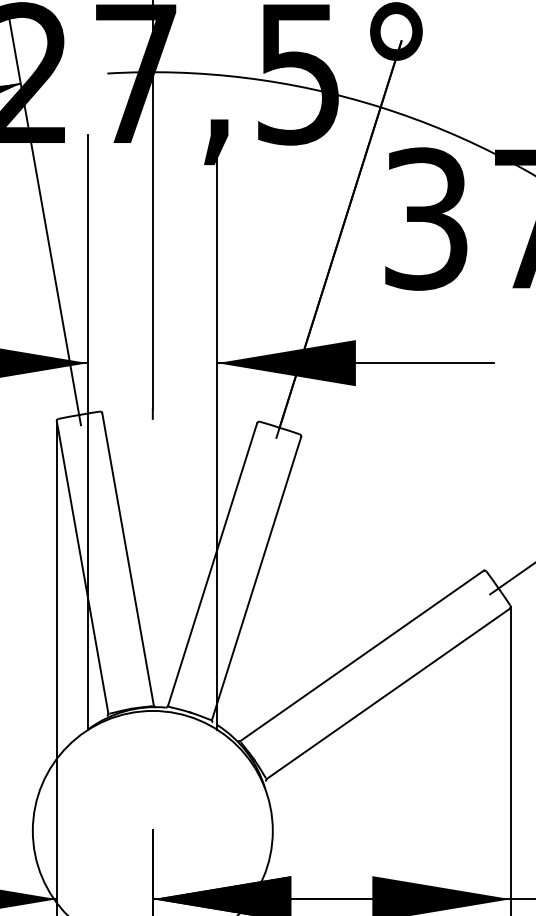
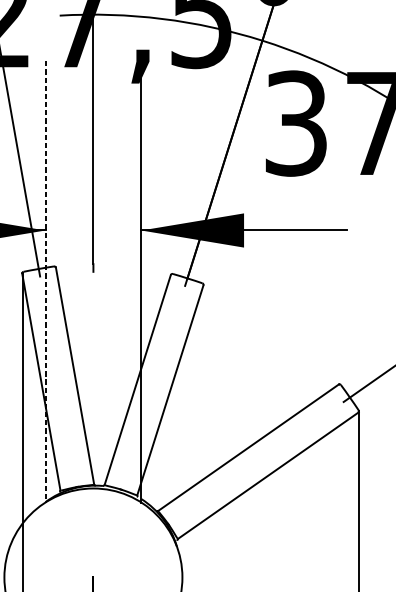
line: (88, 432) -> (45, 281), solid -> dashed

